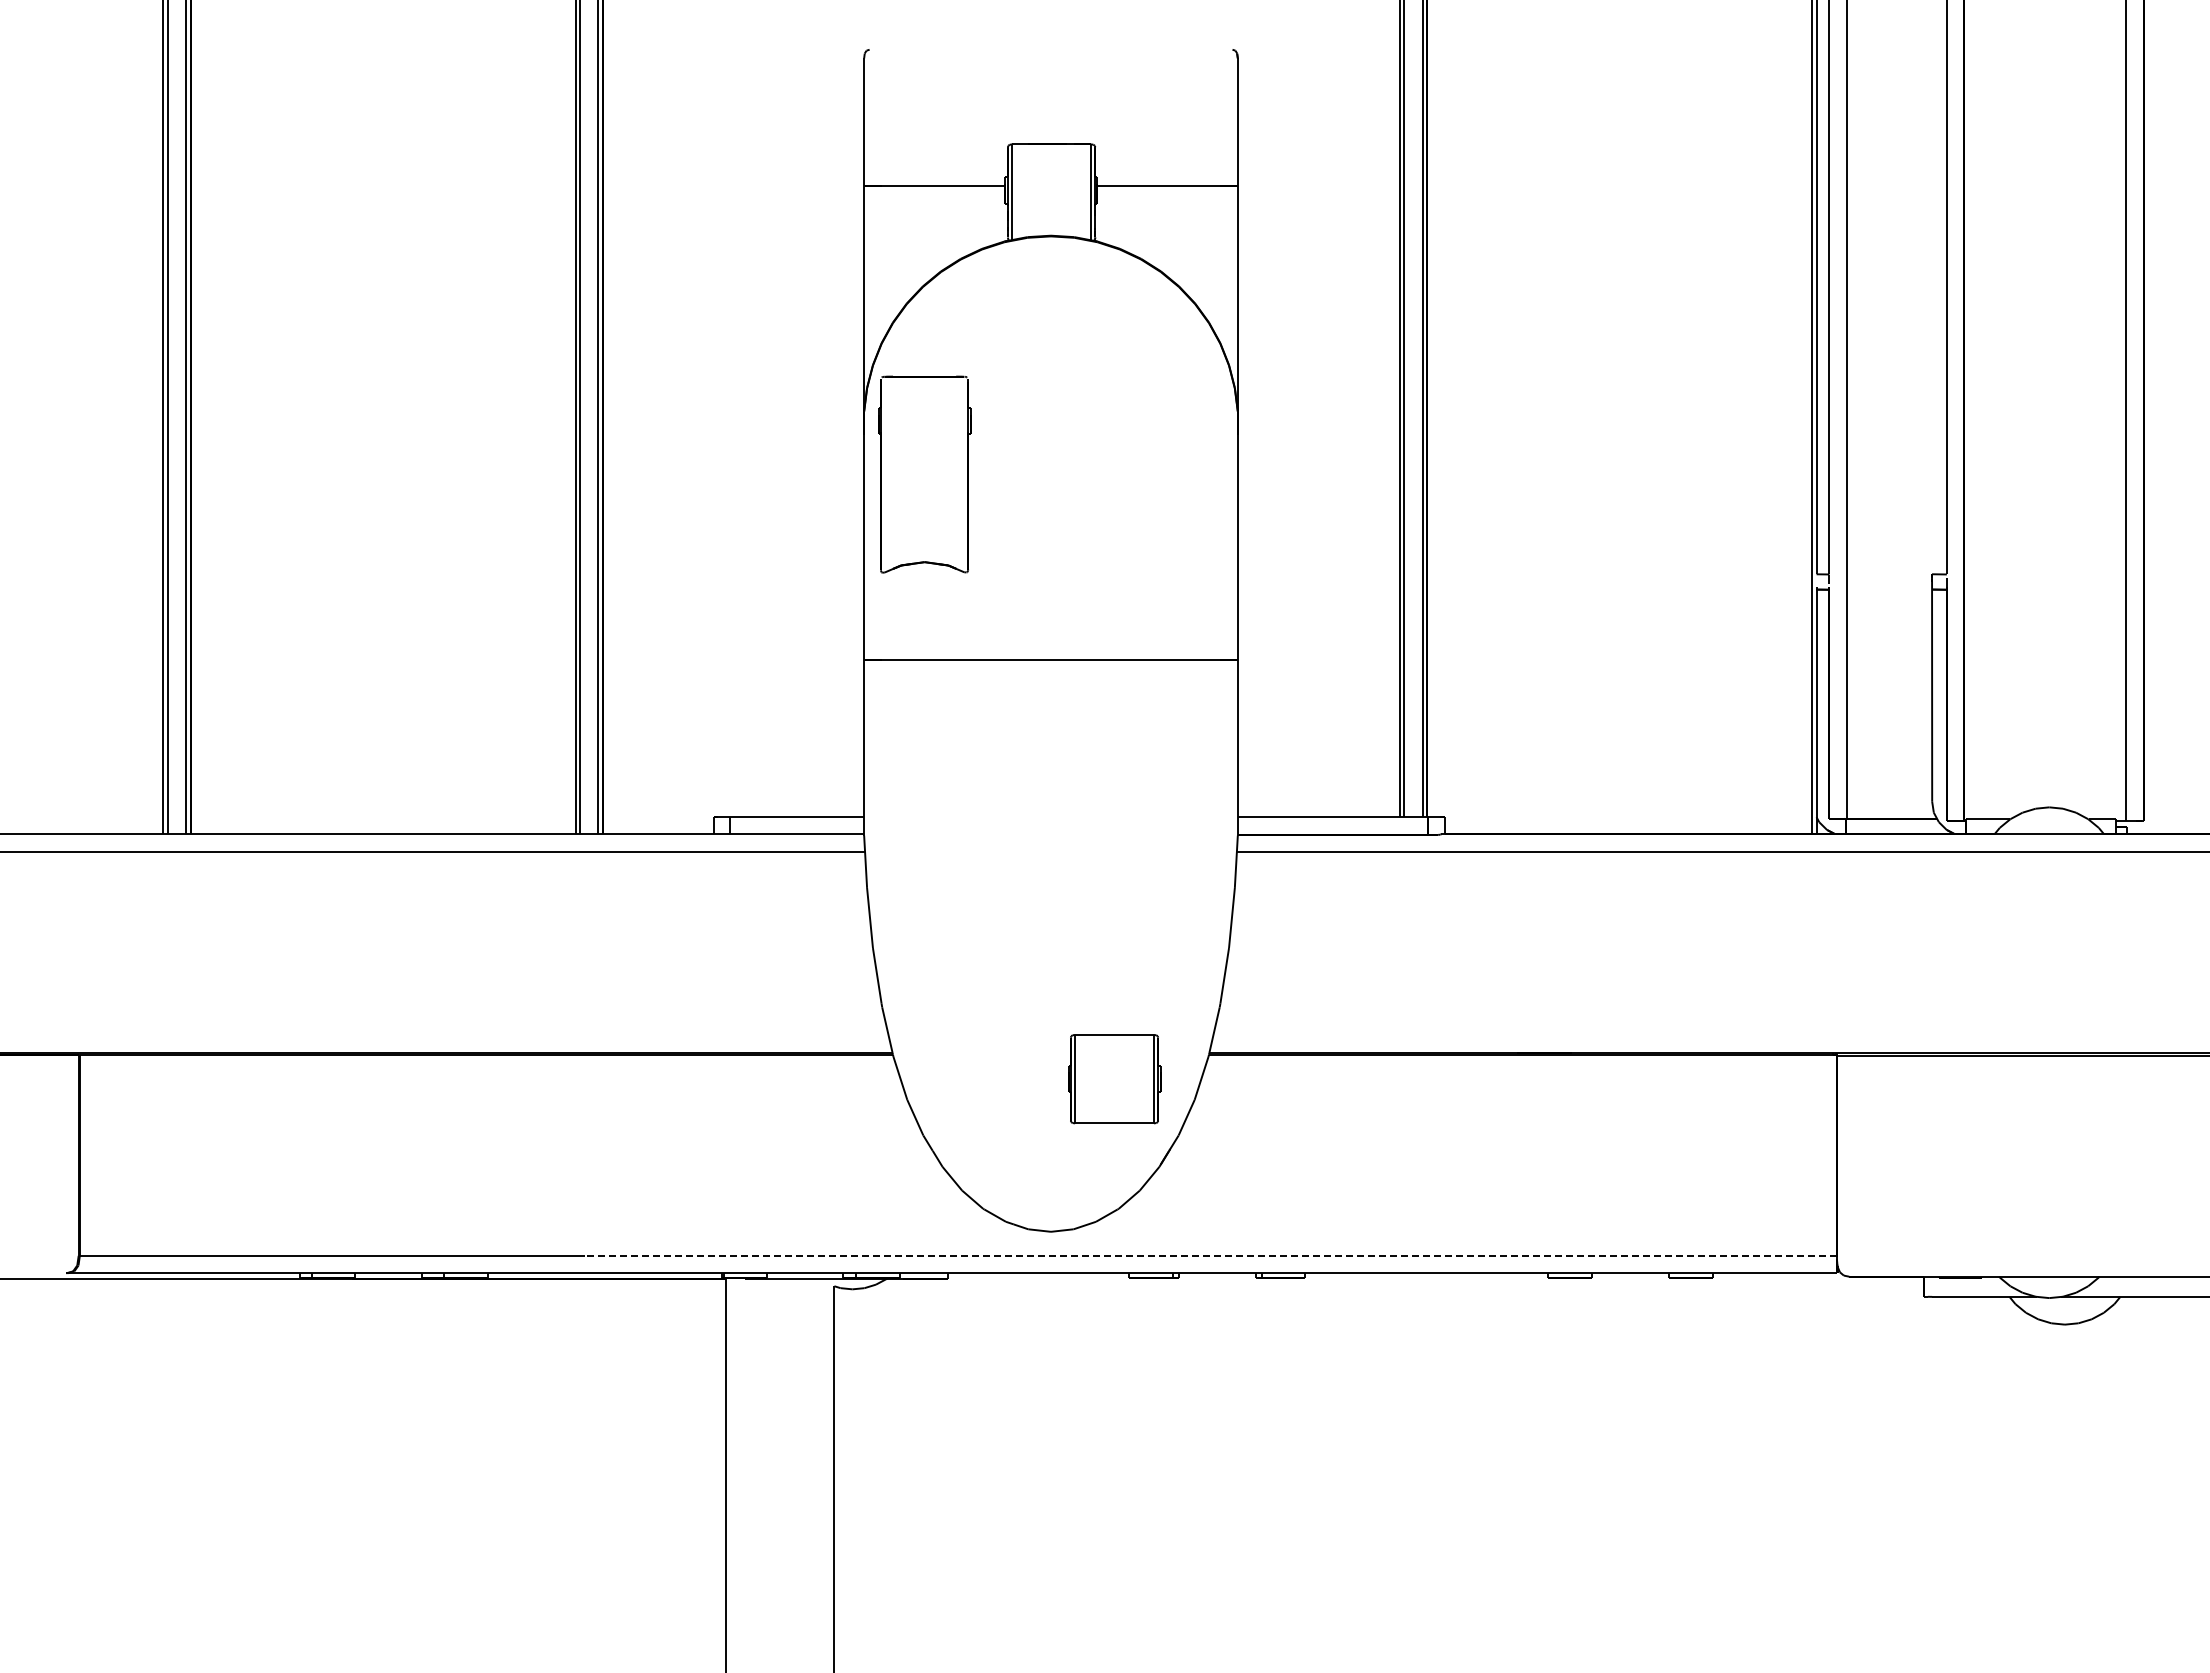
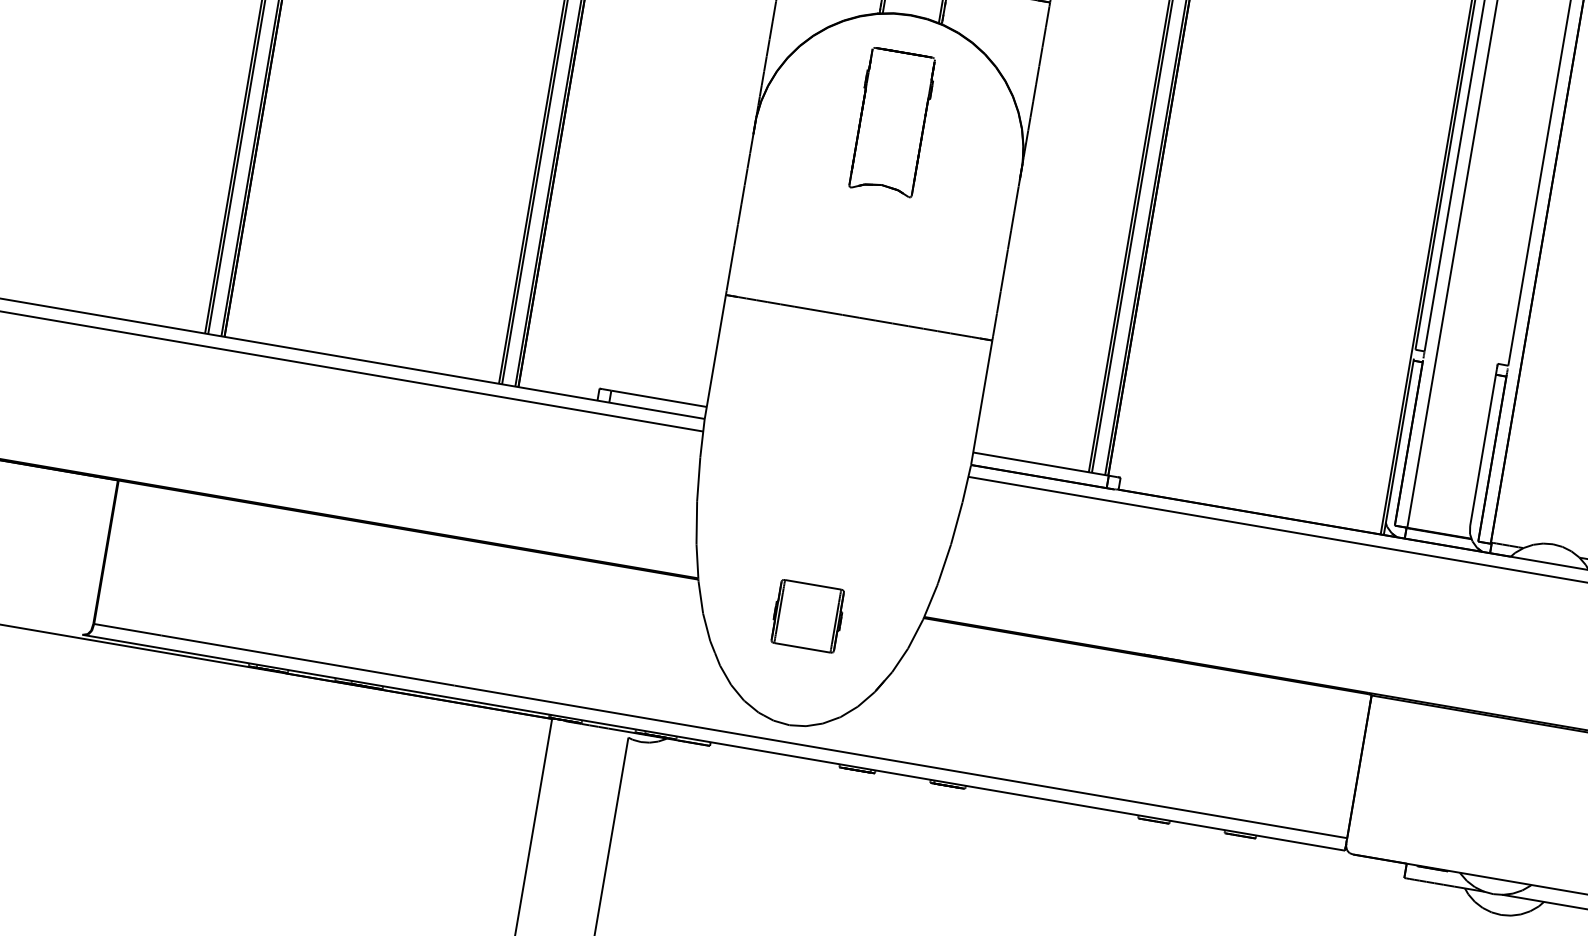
part: (924, 474) -> (892, 122), moved
part: (1114, 1079) -> (807, 616), moved
line: (1210, 1255) -> (900, 761), dashed -> solid

